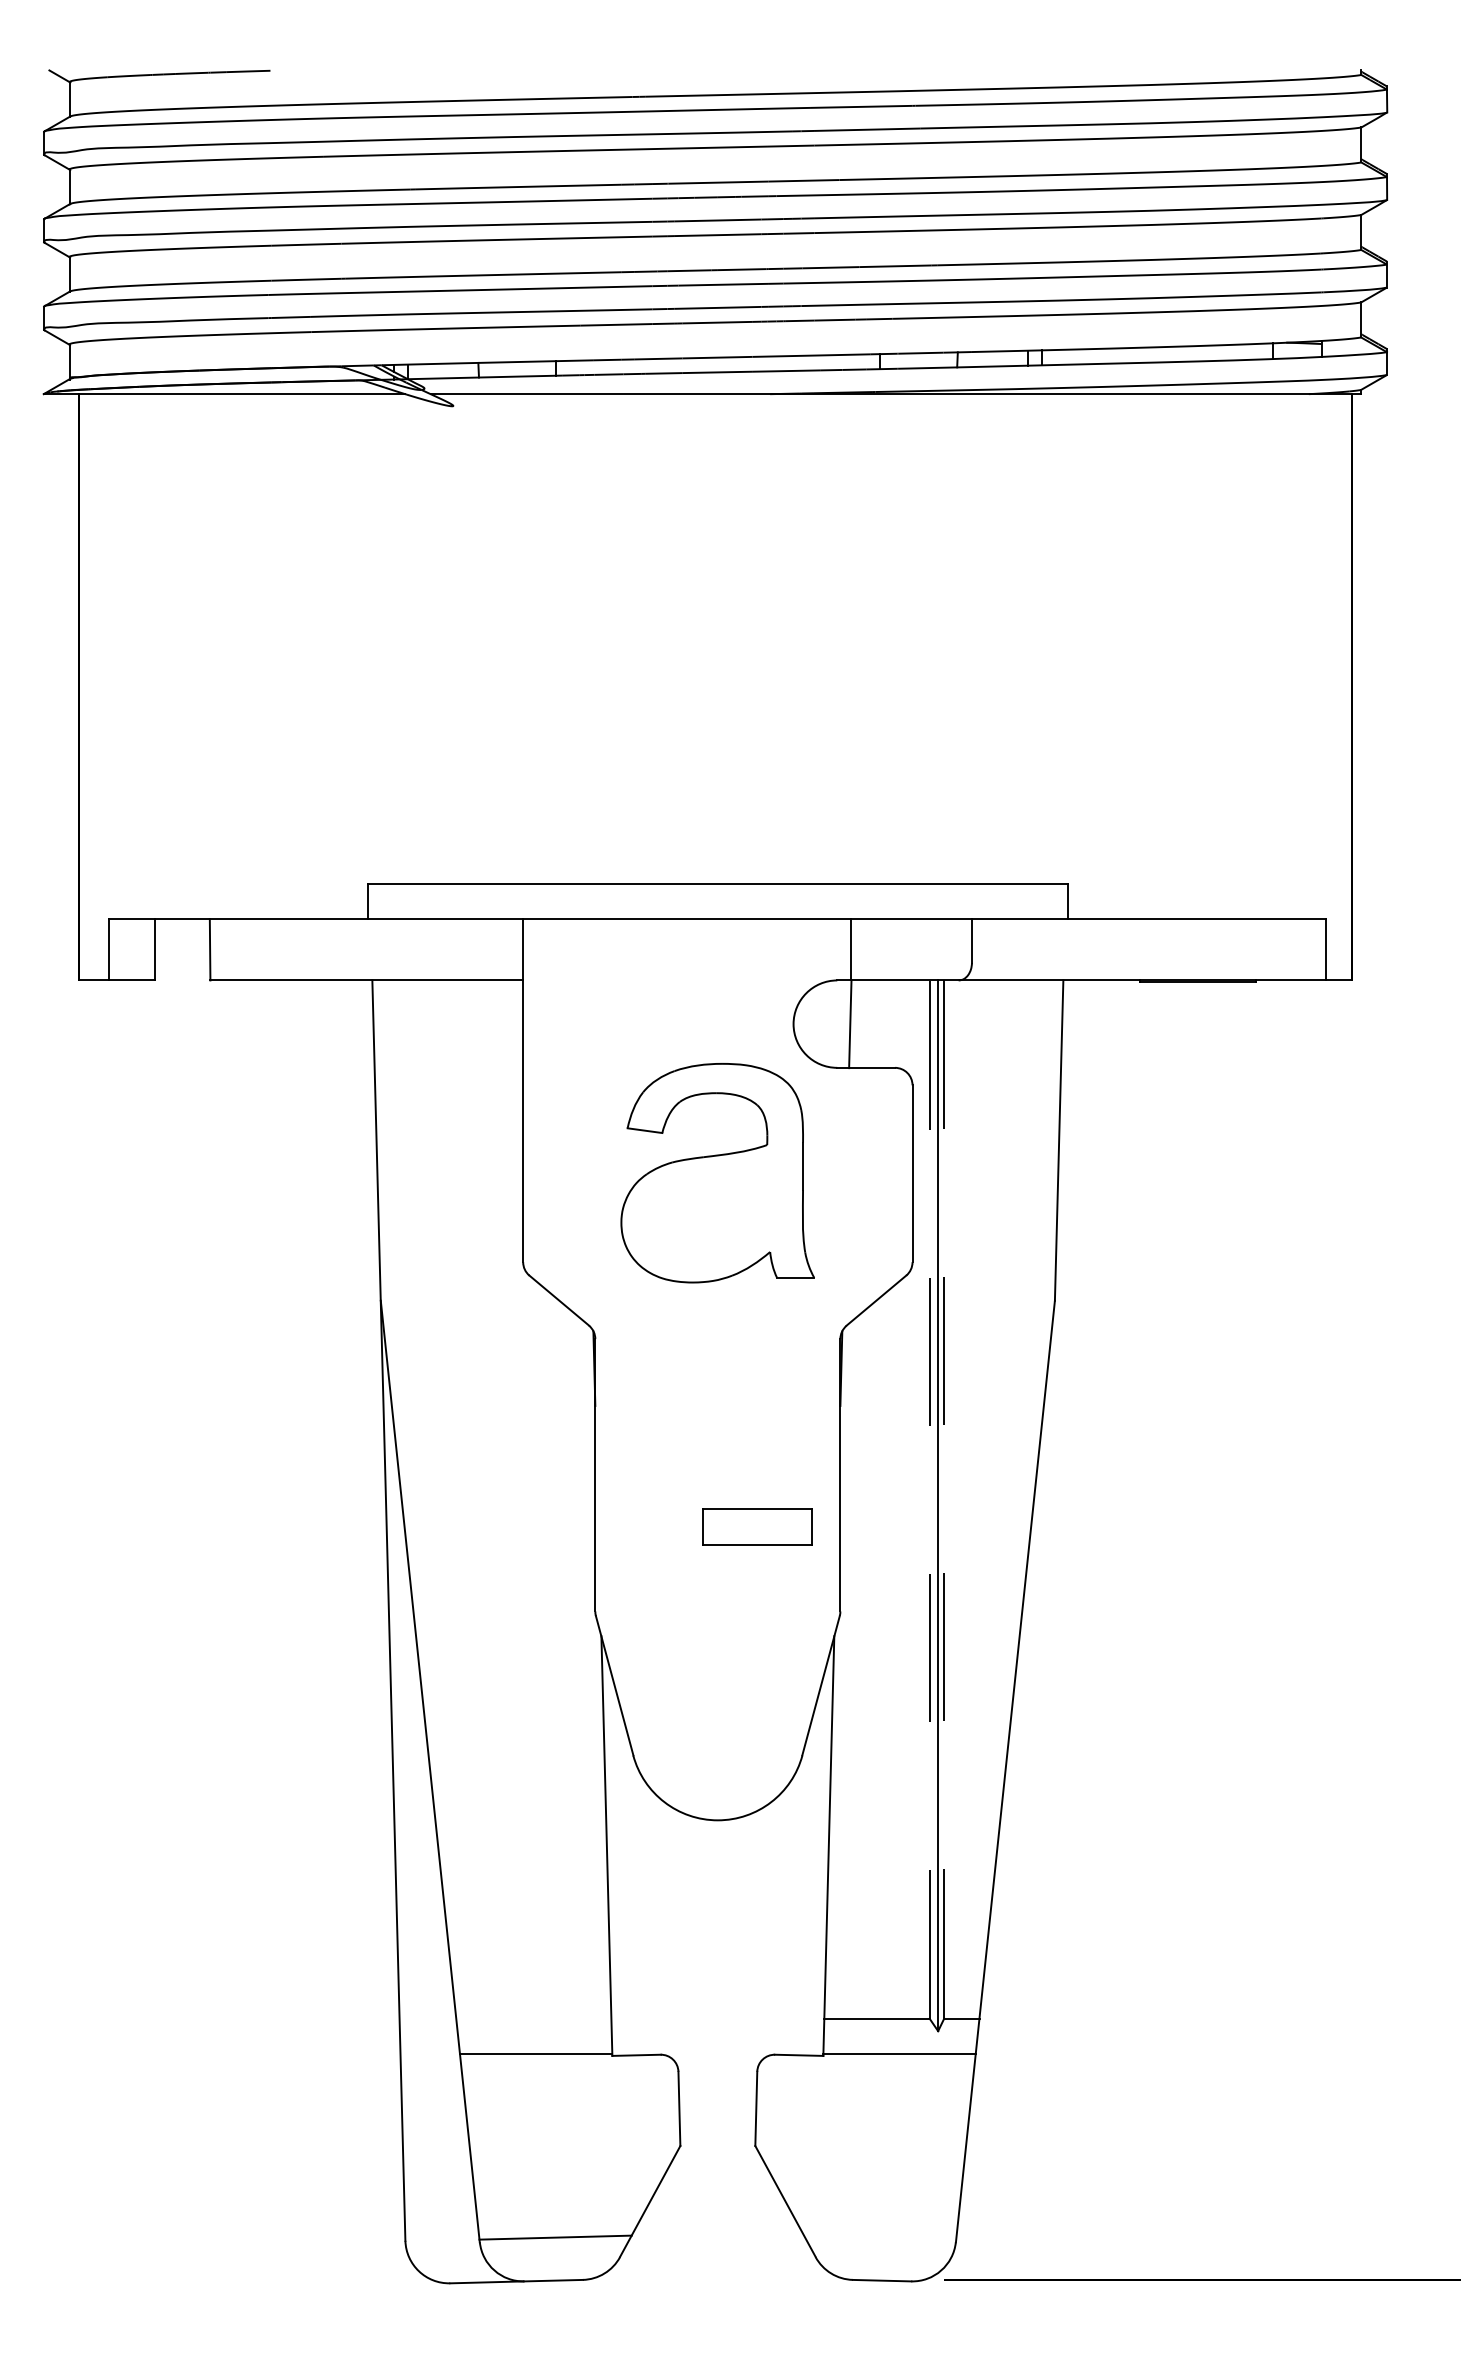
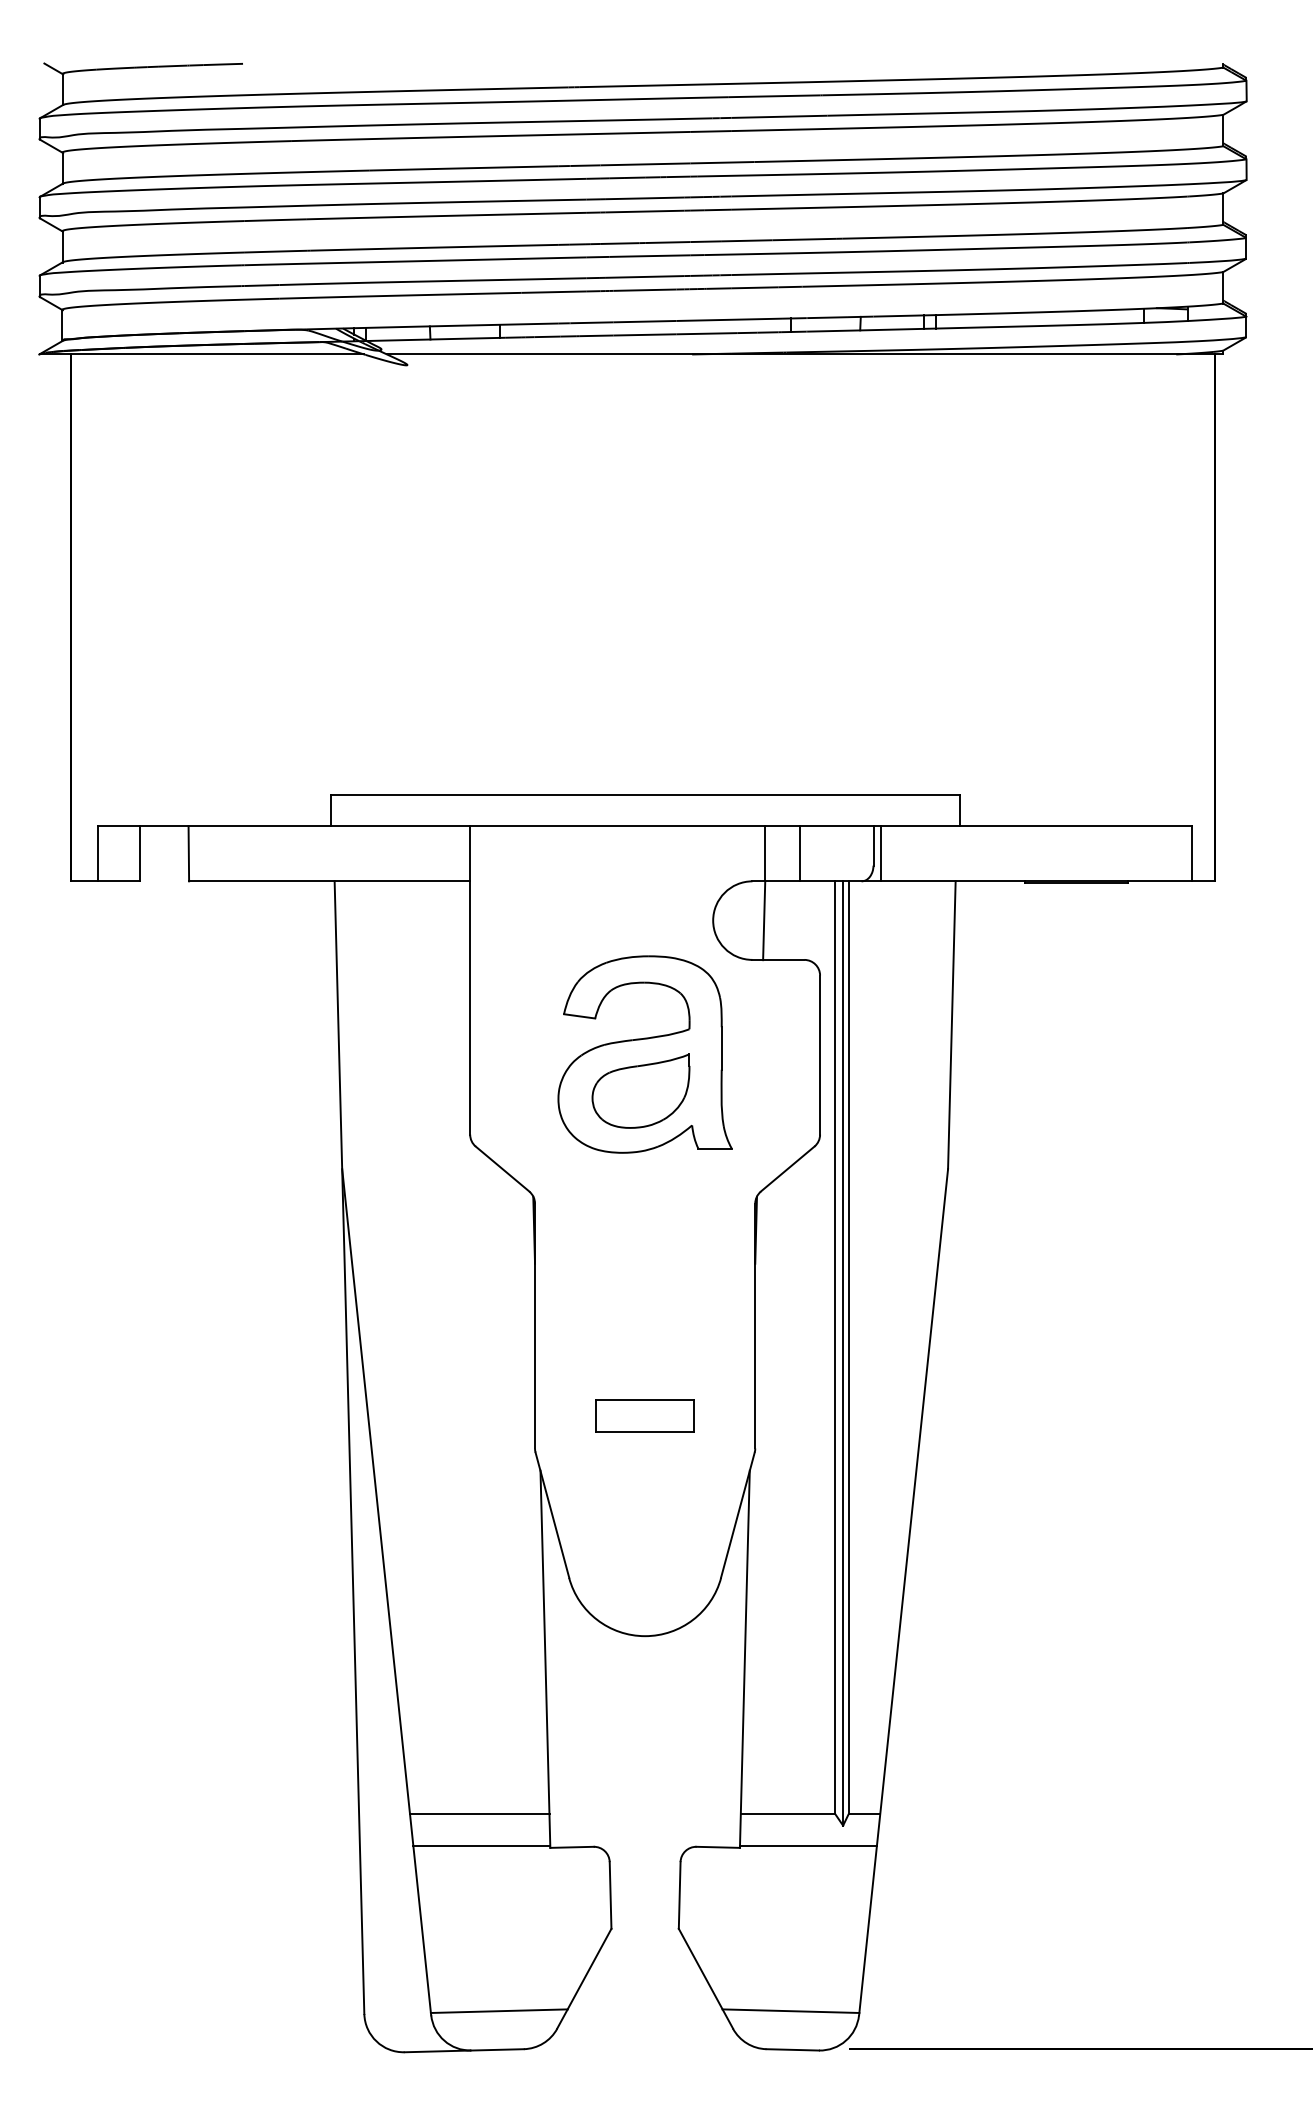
line: (890, 949) -> (800, 853), added
line: (980, 949) -> (881, 853), added
part: (713, 1213) -> (641, 1090), added
line: (929, 1499) -> (835, 1347), dashed -> solid
line: (944, 1500) -> (848, 1348), dashed -> solid
part: (757, 1526) -> (644, 1415), moved
line: (533, 2018) -> (479, 1814), added
line: (879, 2237) -> (790, 2011), added

